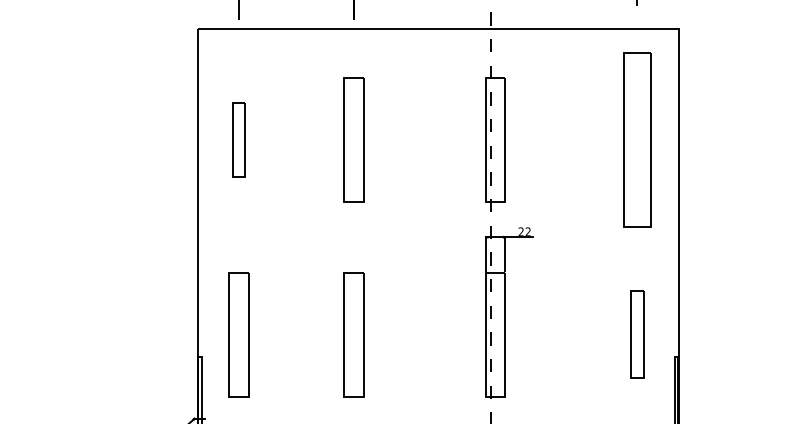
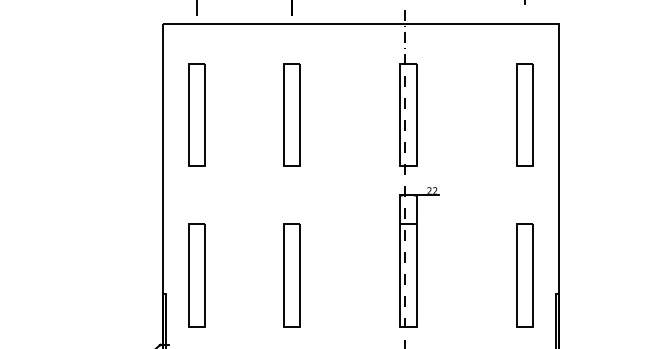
part: (238, 139) -> (196, 114), size x1.67
part: (636, 139) -> (524, 114), size x0.71
part: (636, 334) -> (524, 275), size x1.43

